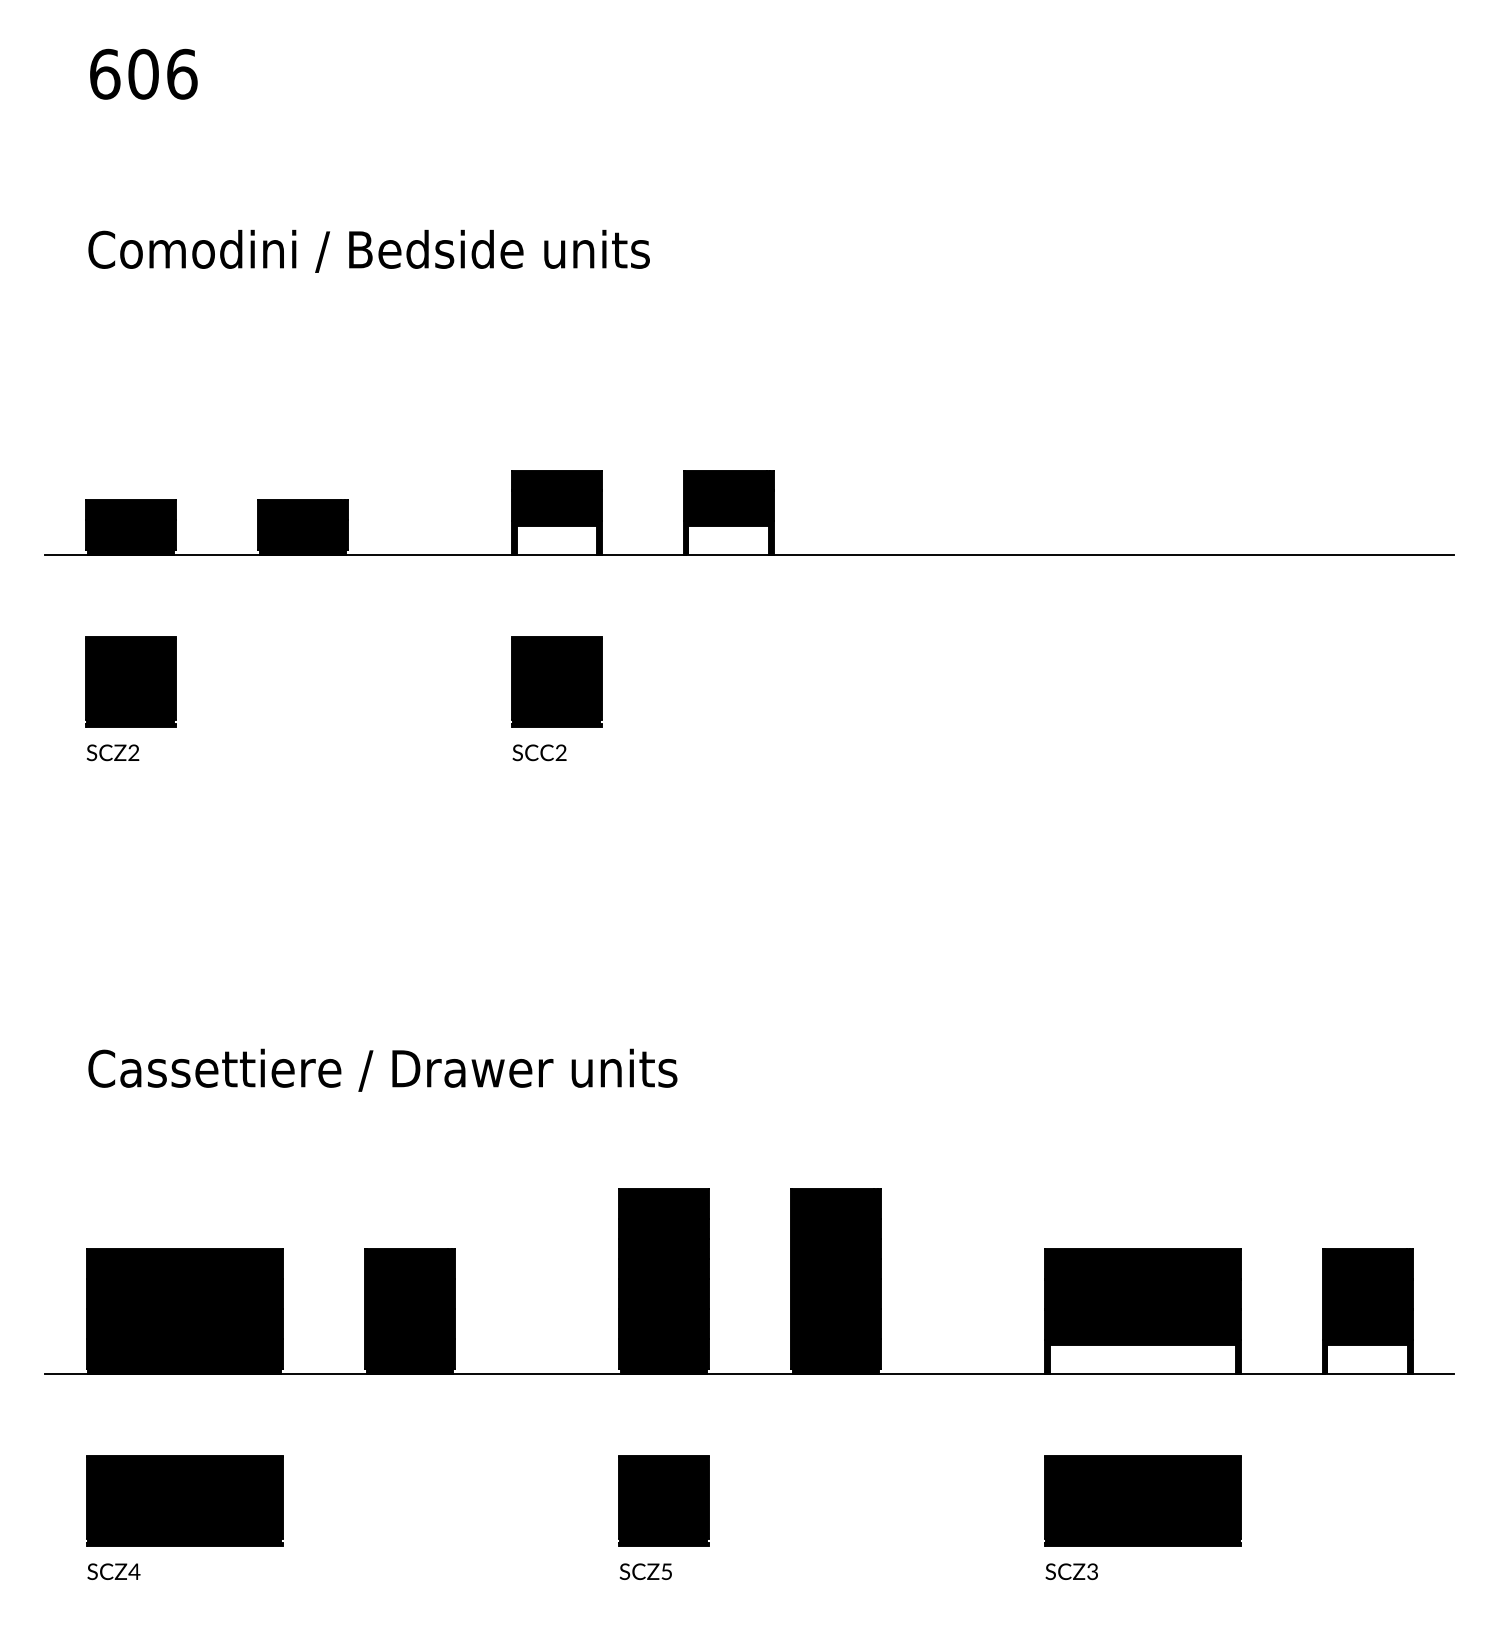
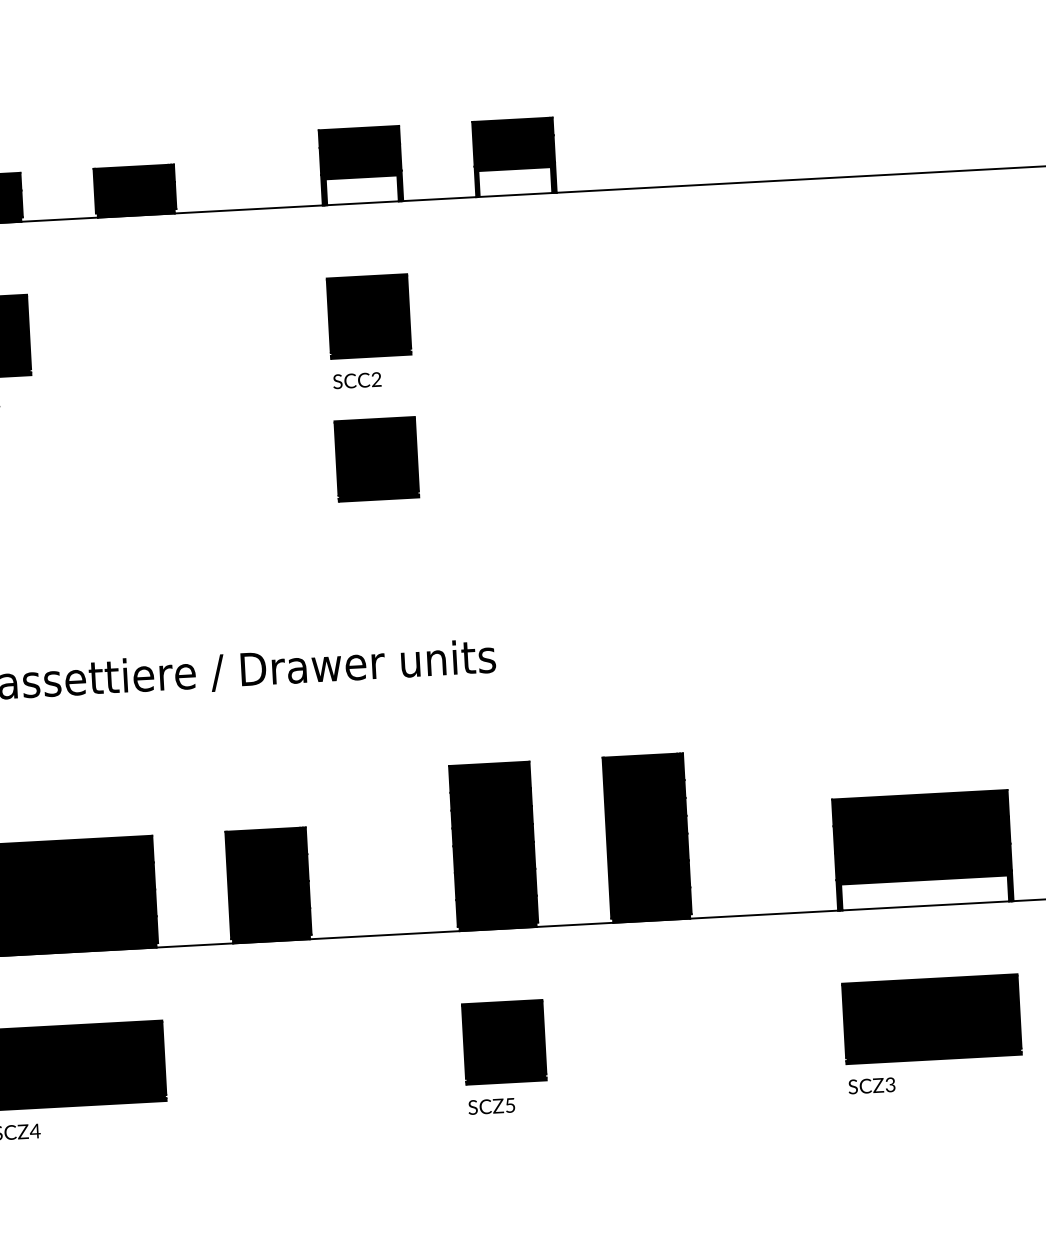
part: (556, 841) -> (376, 458), added

